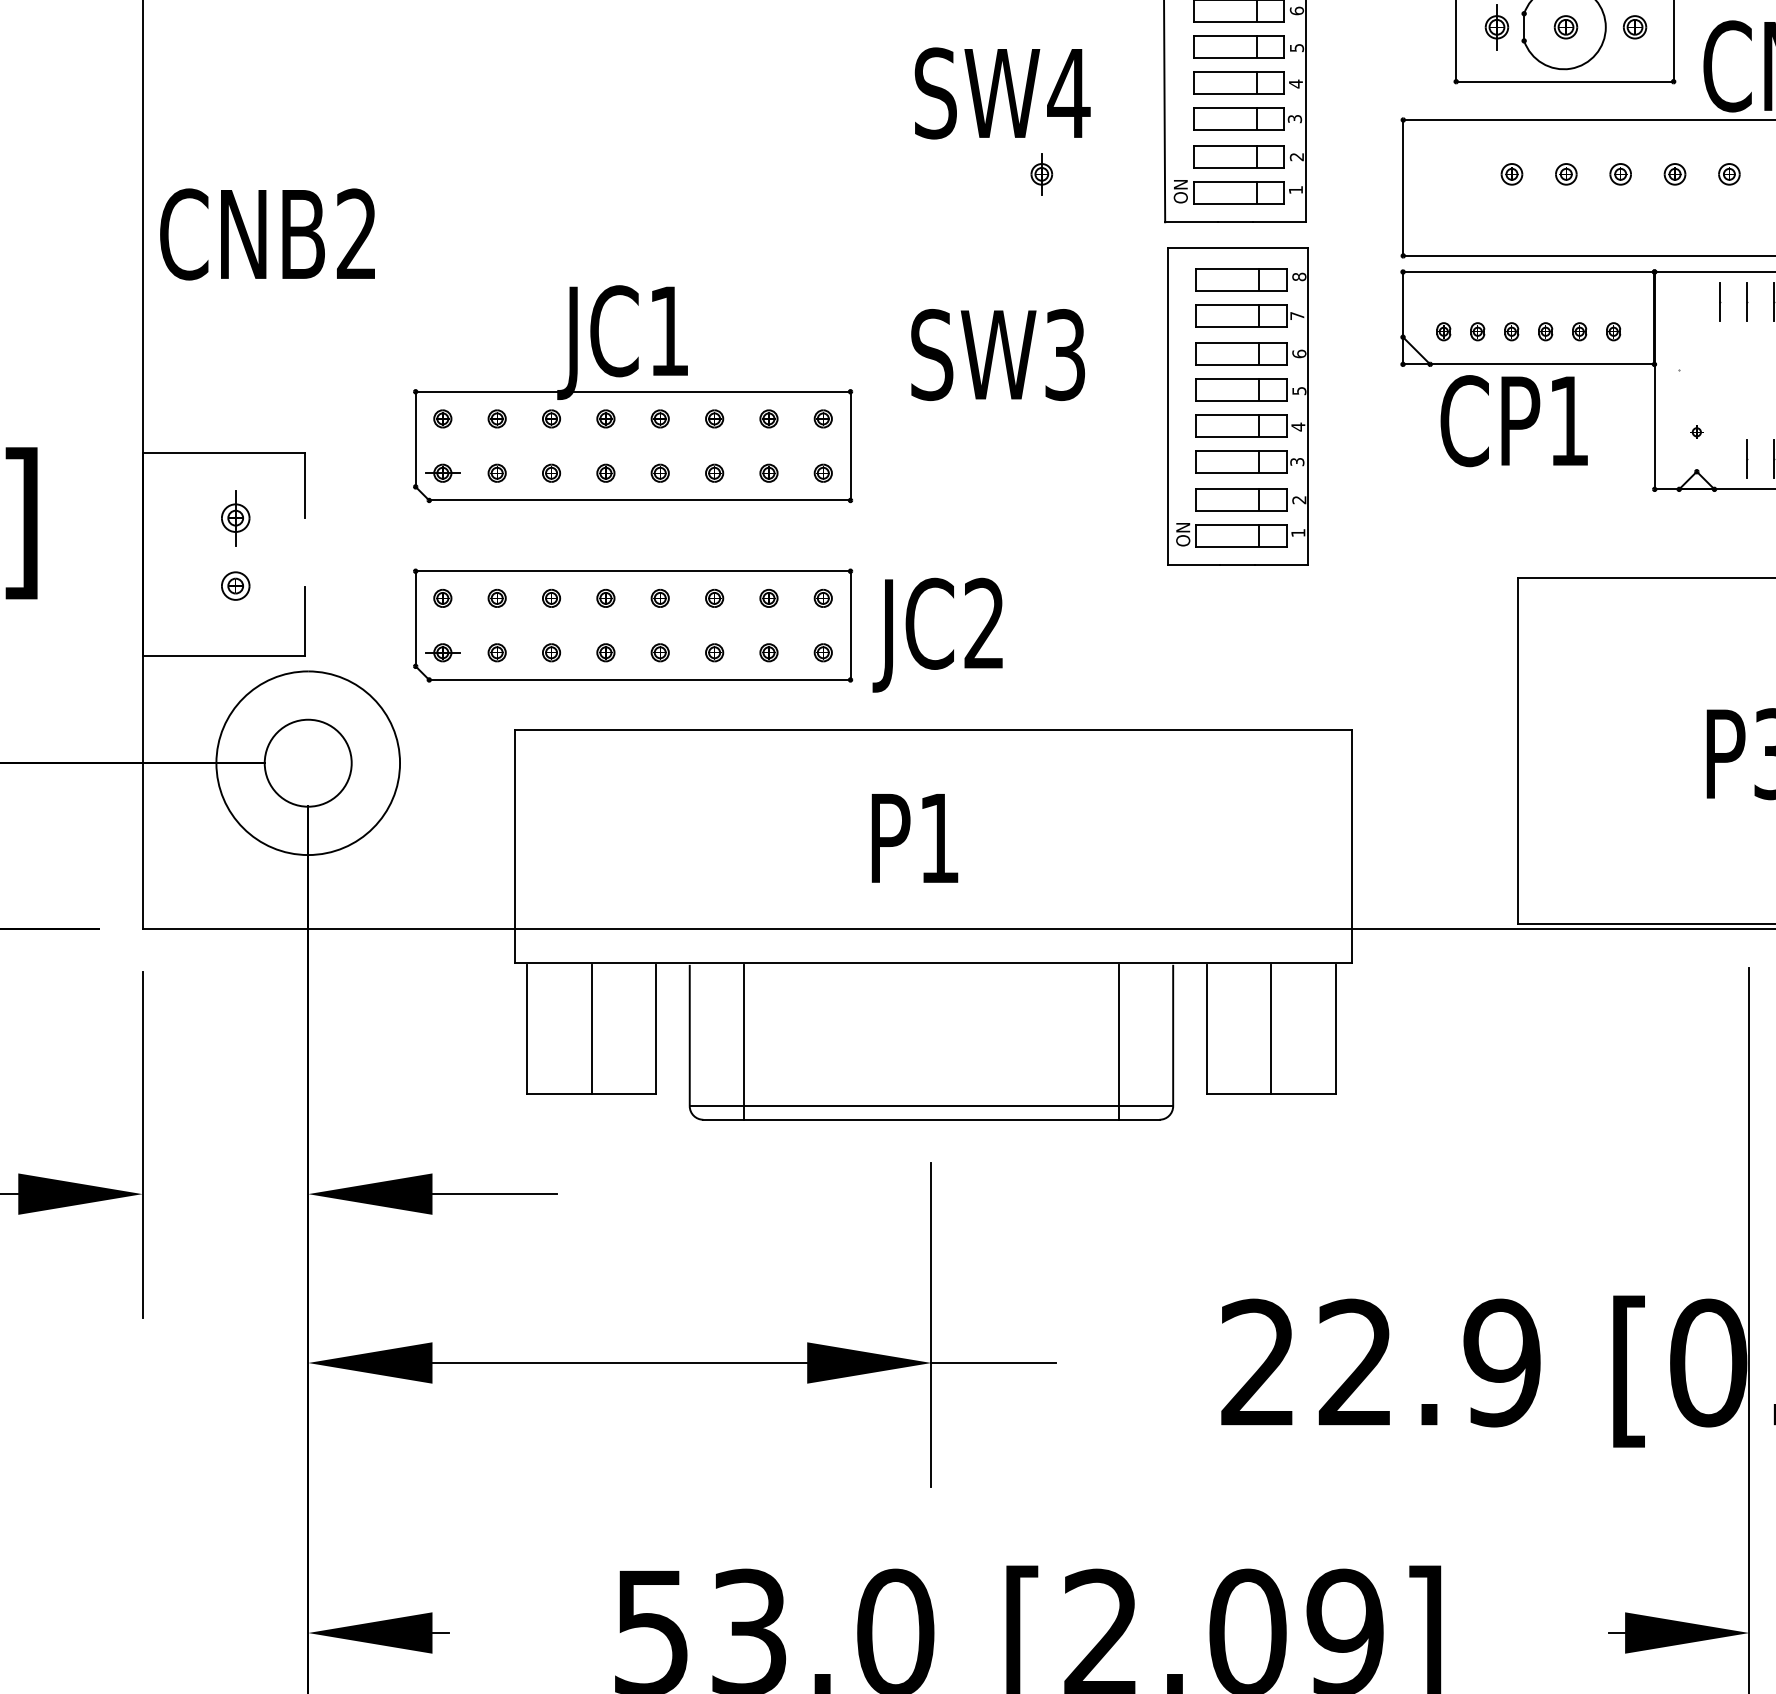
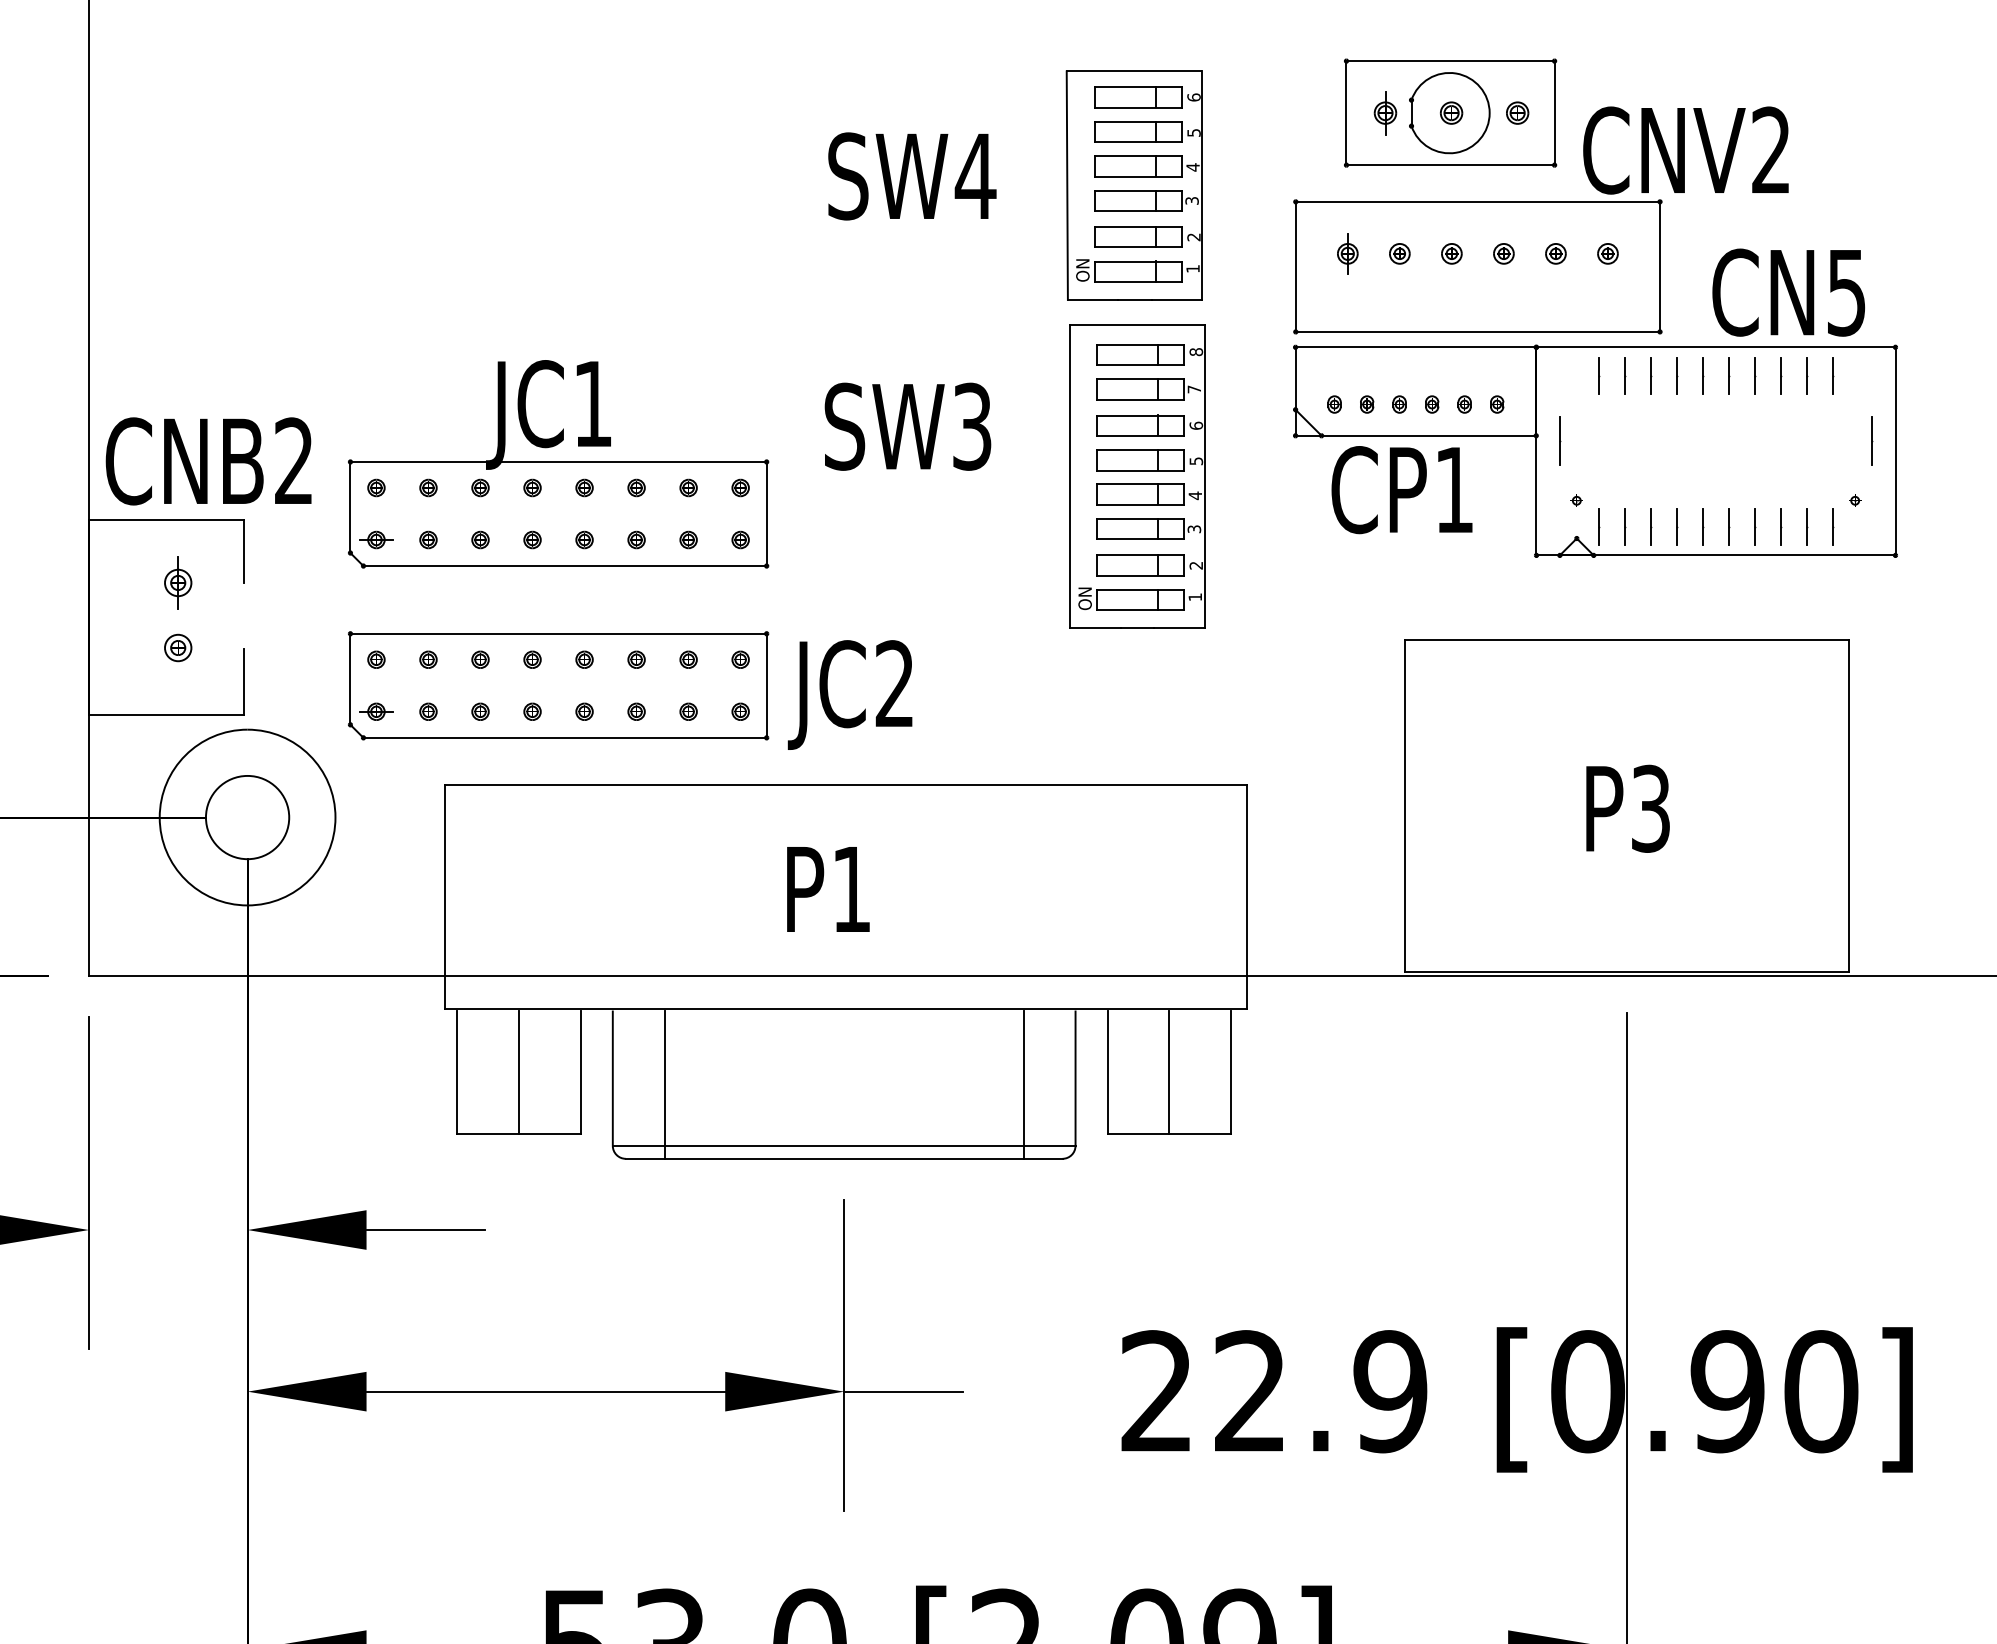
part: (1041, 173) -> (1347, 253), moved
text: (267, 234) -> (208, 461), moved
line: (1678, 369) -> (1559, 440), added
line: (1720, 459) -> (1599, 526), added

